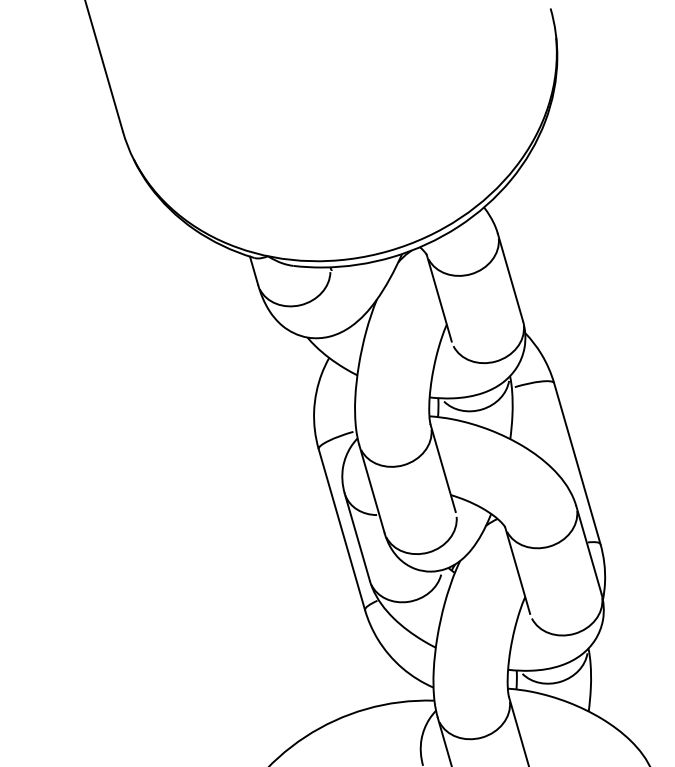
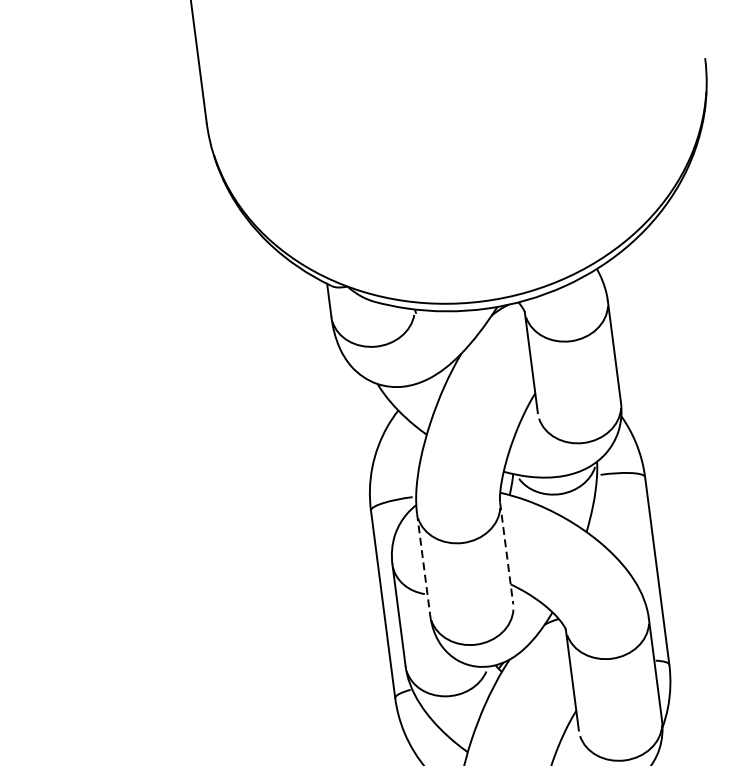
line: (443, 468) -> (507, 553), solid -> dashed
line: (372, 489) -> (424, 564), solid -> dashed

